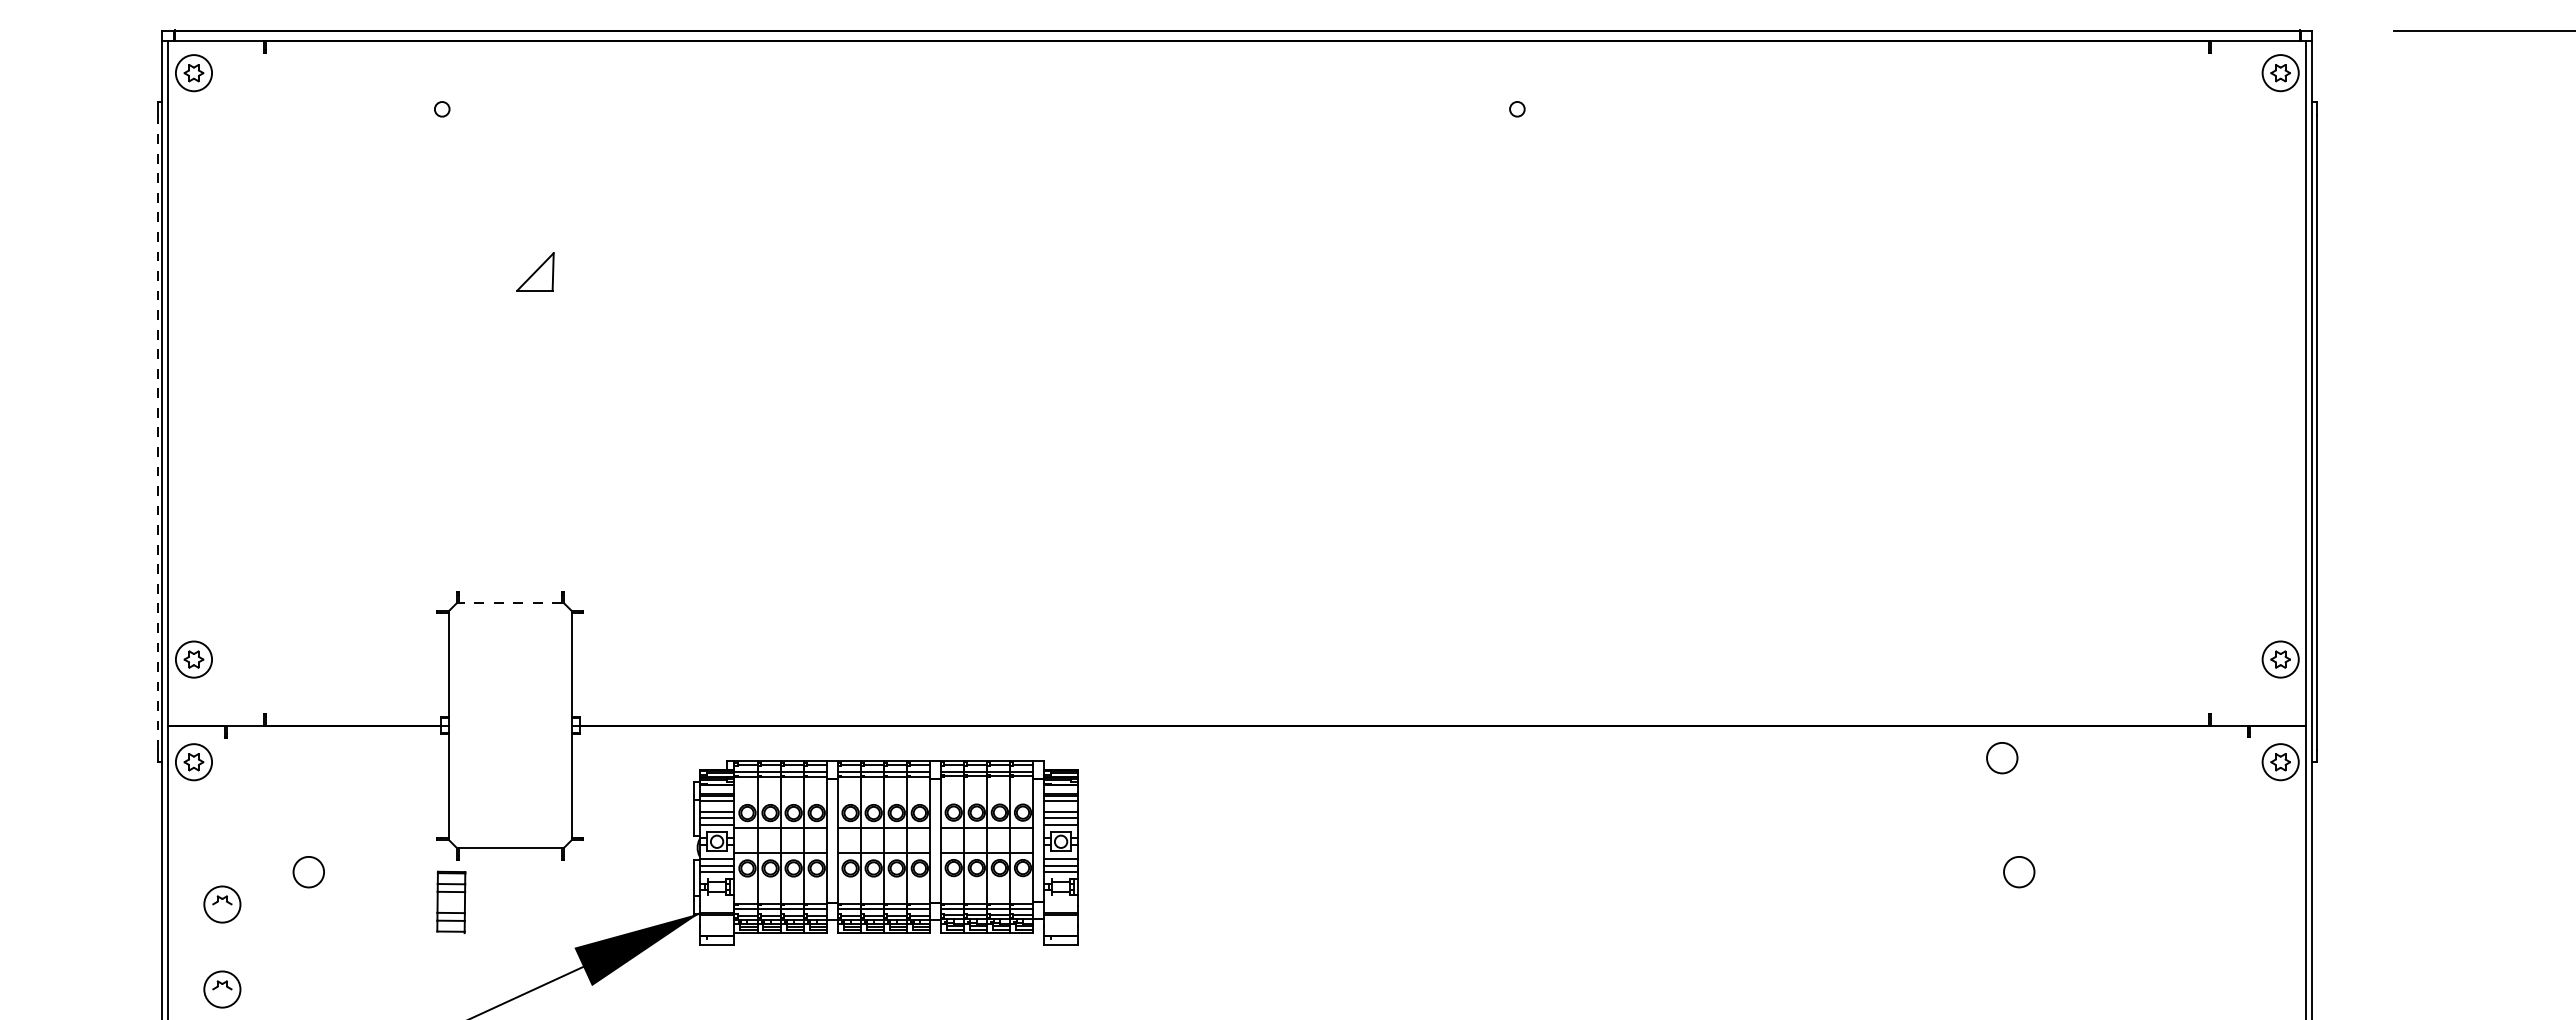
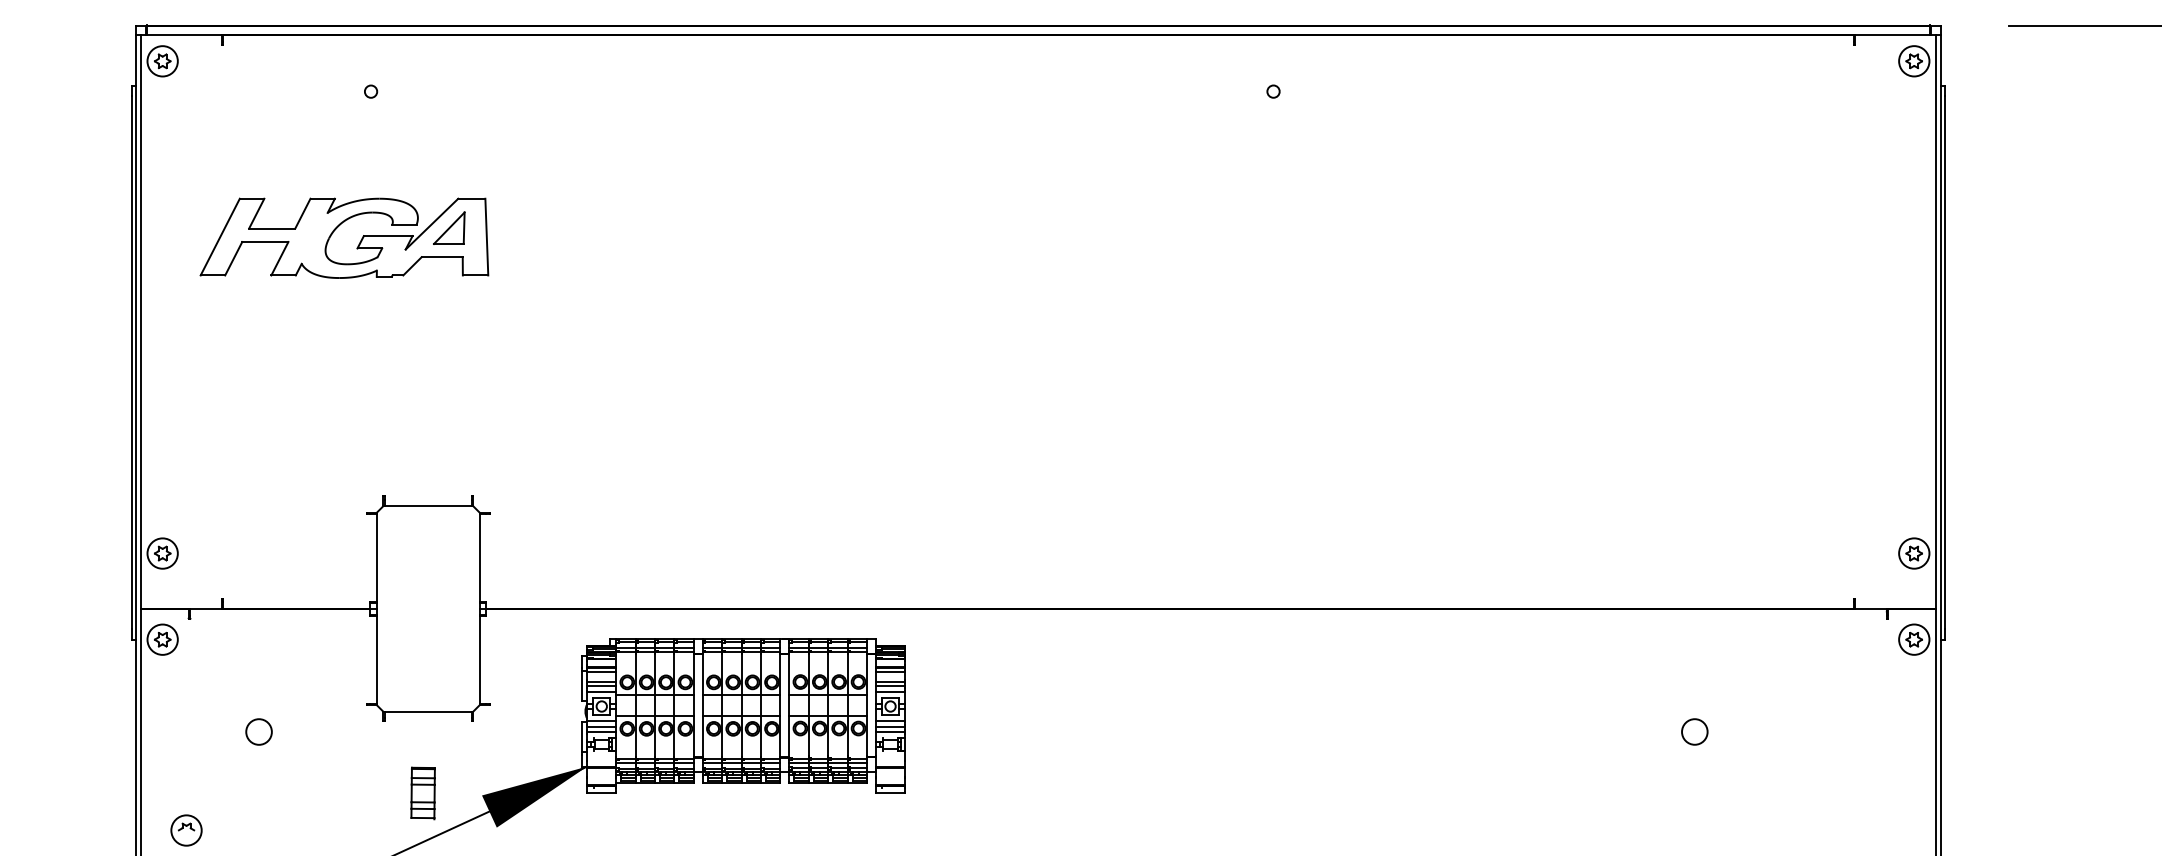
part: (398, 276) -> (334, 232), added
line: (157, 432) -> (132, 362), dashed -> solid
line: (510, 603) -> (428, 506), dashed -> solid
circle: (2002, 758) -> (1680, 636), removed
part: (451, 902) -> (423, 793), moved
part: (222, 904) -> (186, 759), removed

